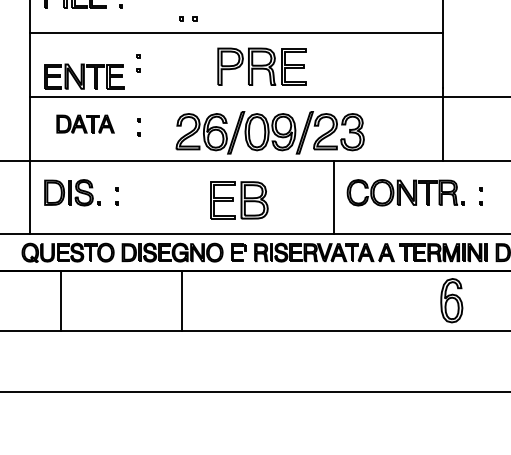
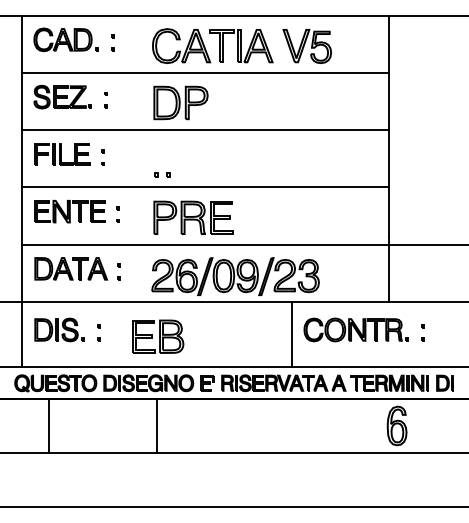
part: (262, 66) -> (193, 217), moved
part: (83, 76) -> (69, 211), moved
part: (85, 123) -> (71, 268), size x1.43
part: (239, 200) -> (158, 336), moved

